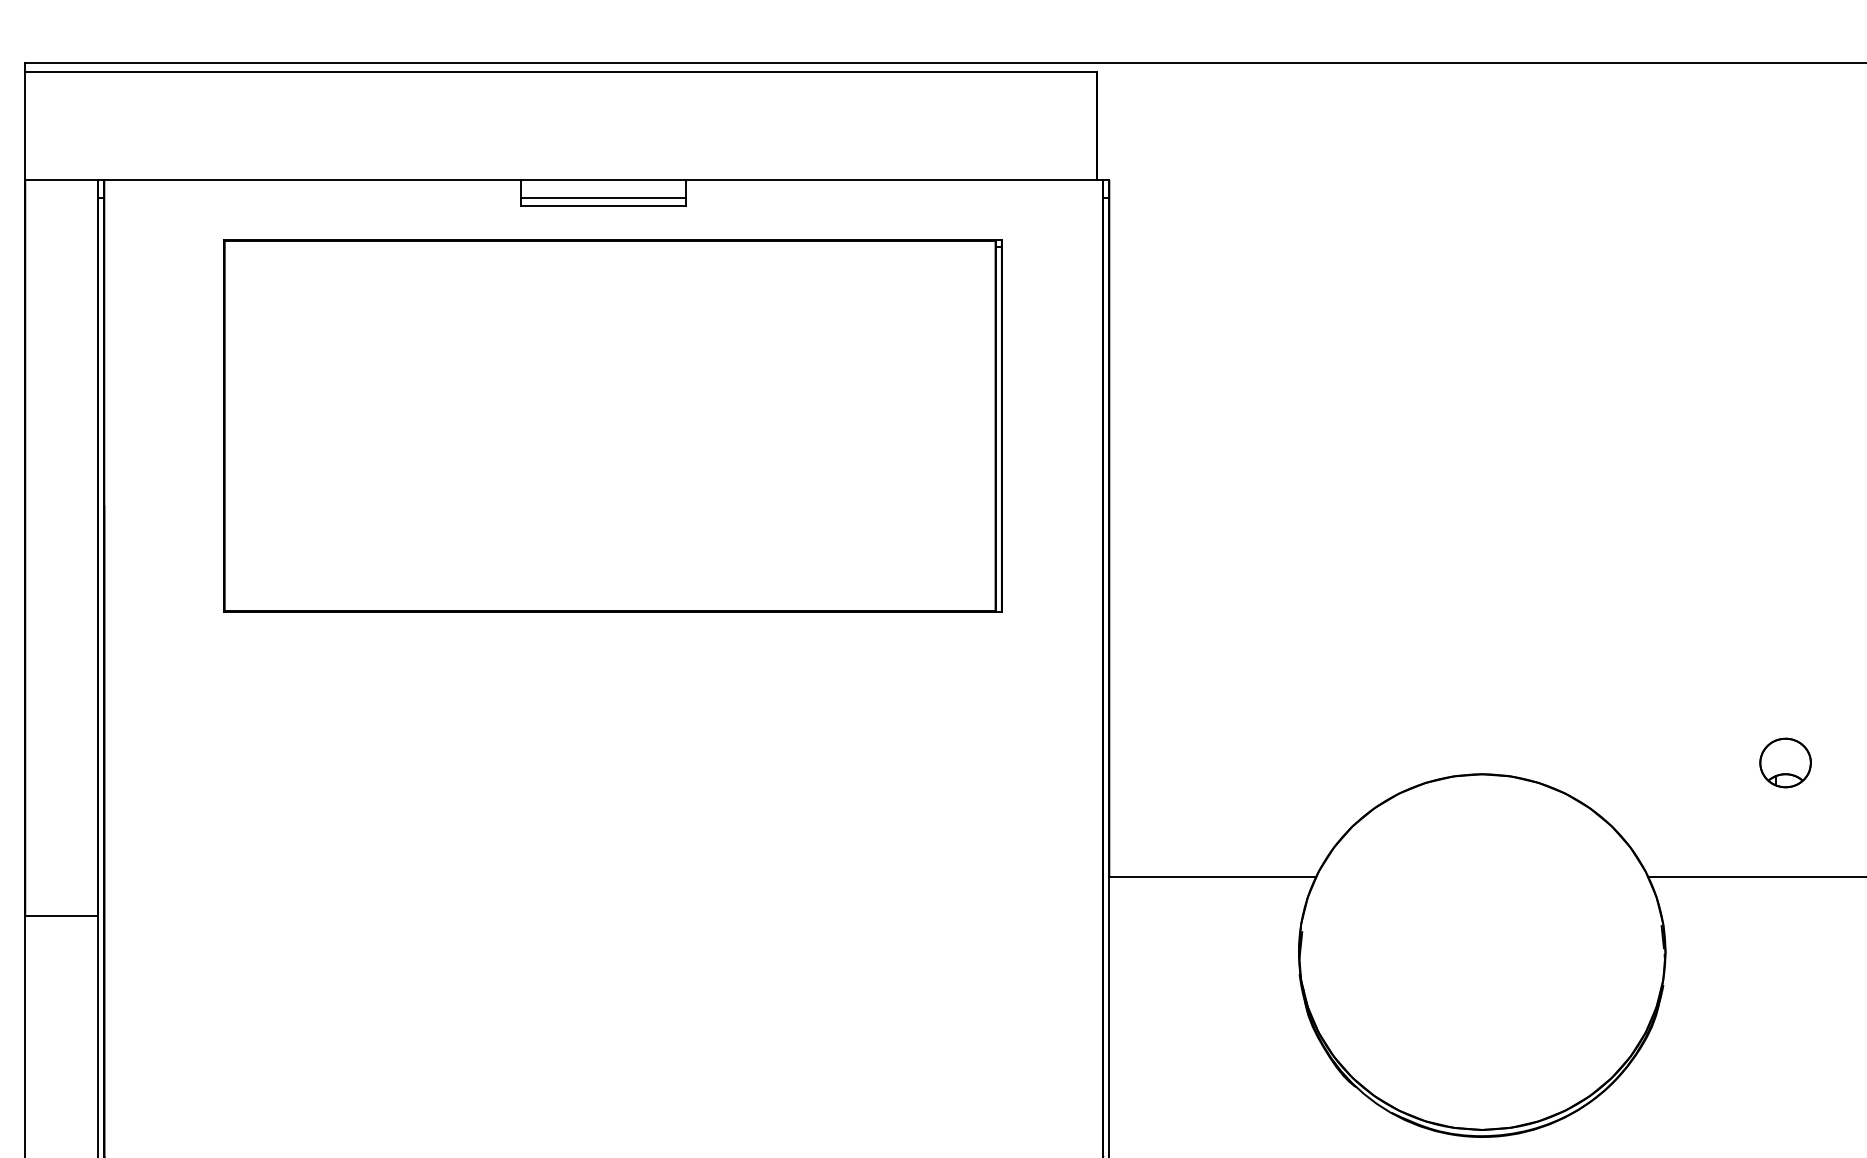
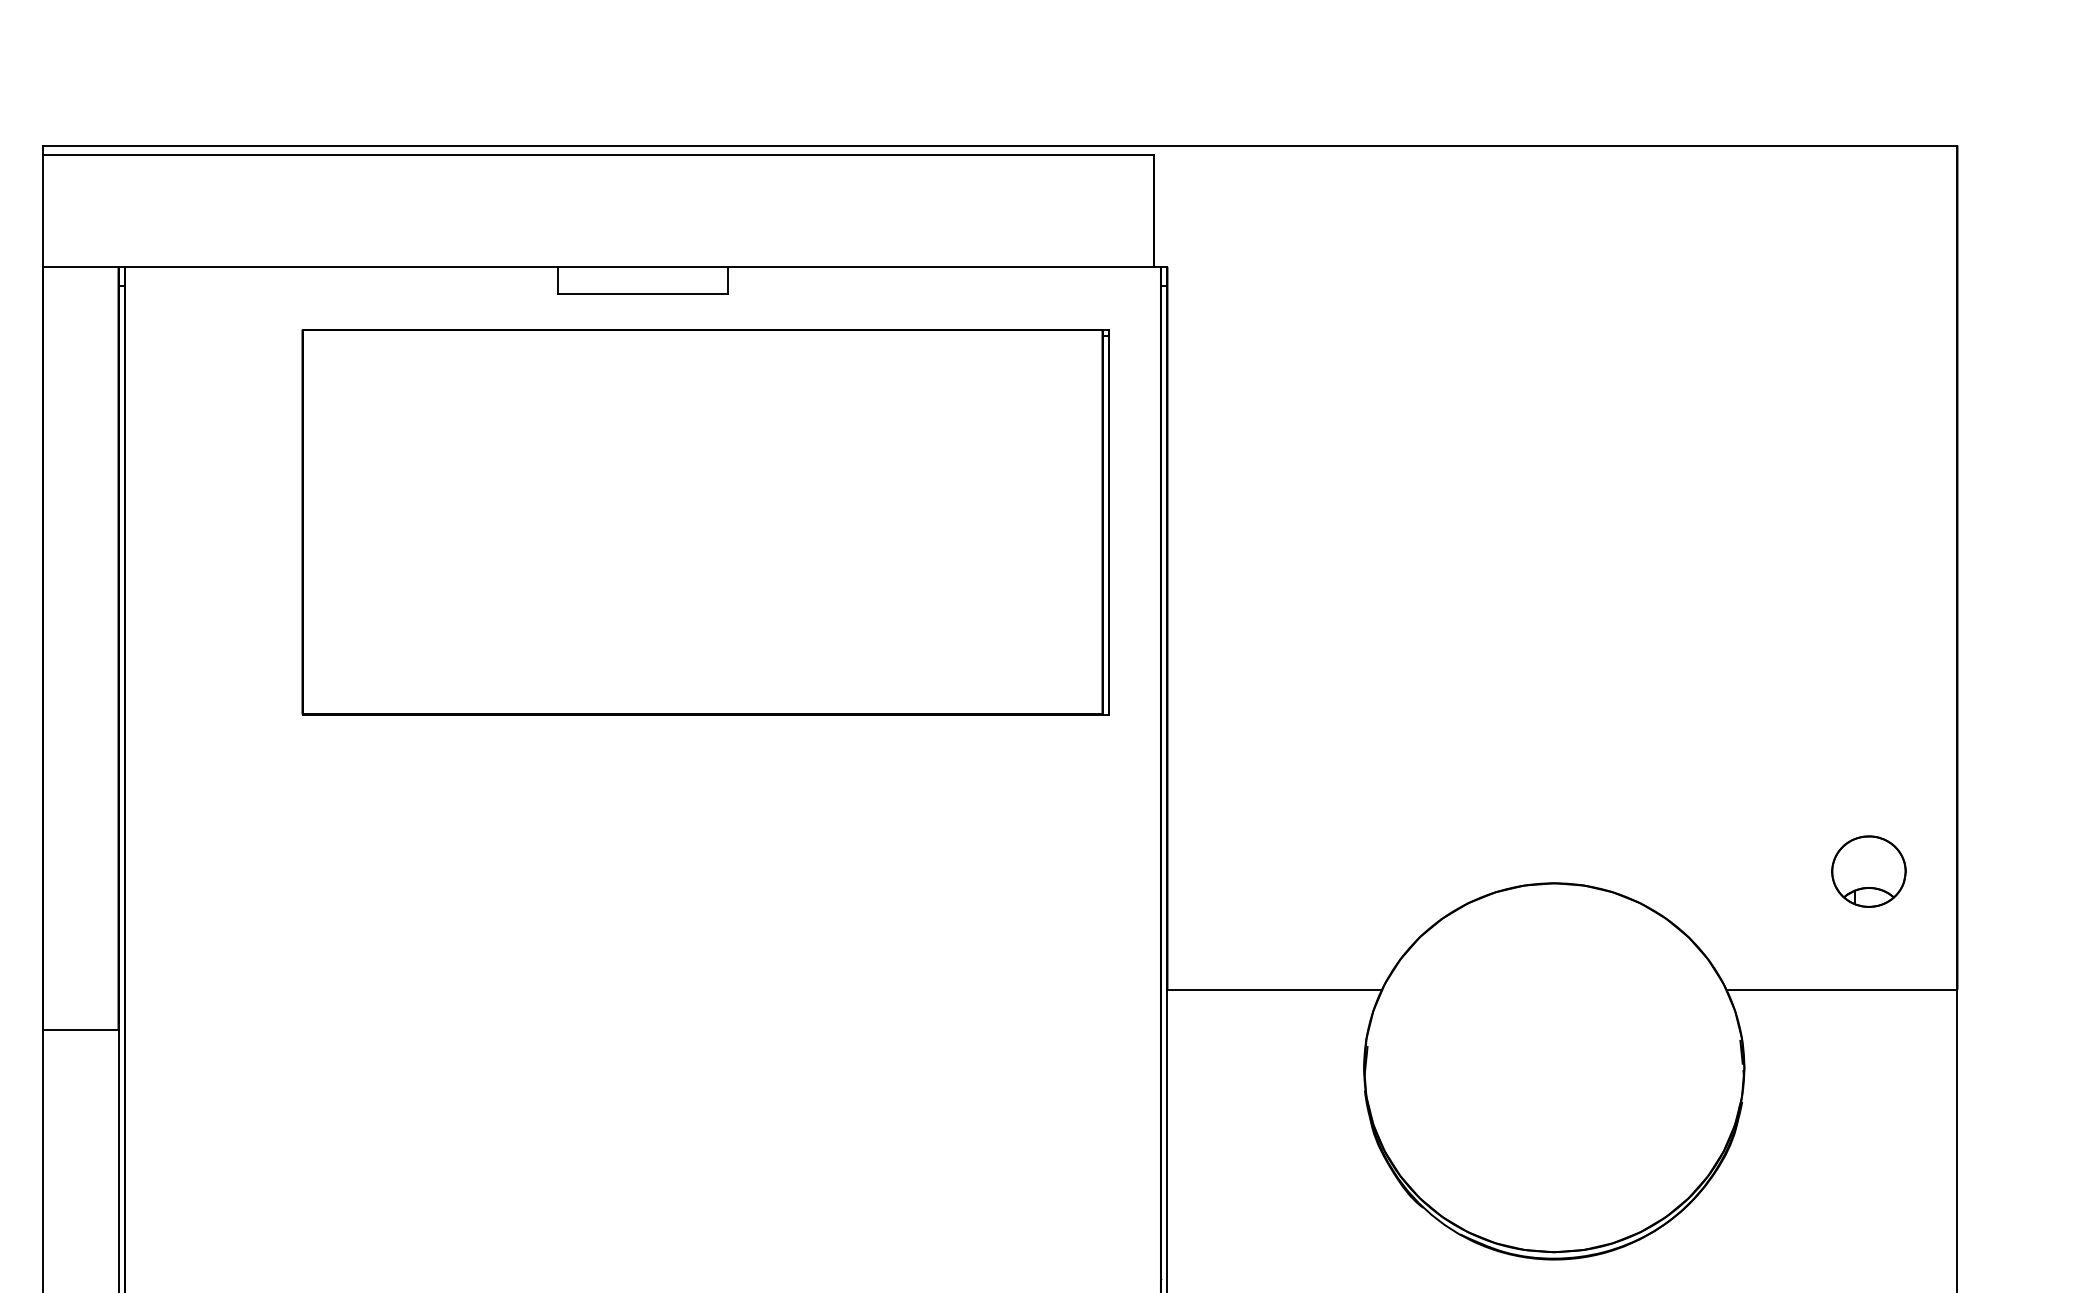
line: (603, 197) -> (642, 285), removed
part: (612, 426) -> (705, 522), moved
part: (1785, 762) -> (1868, 871), size x1.4

